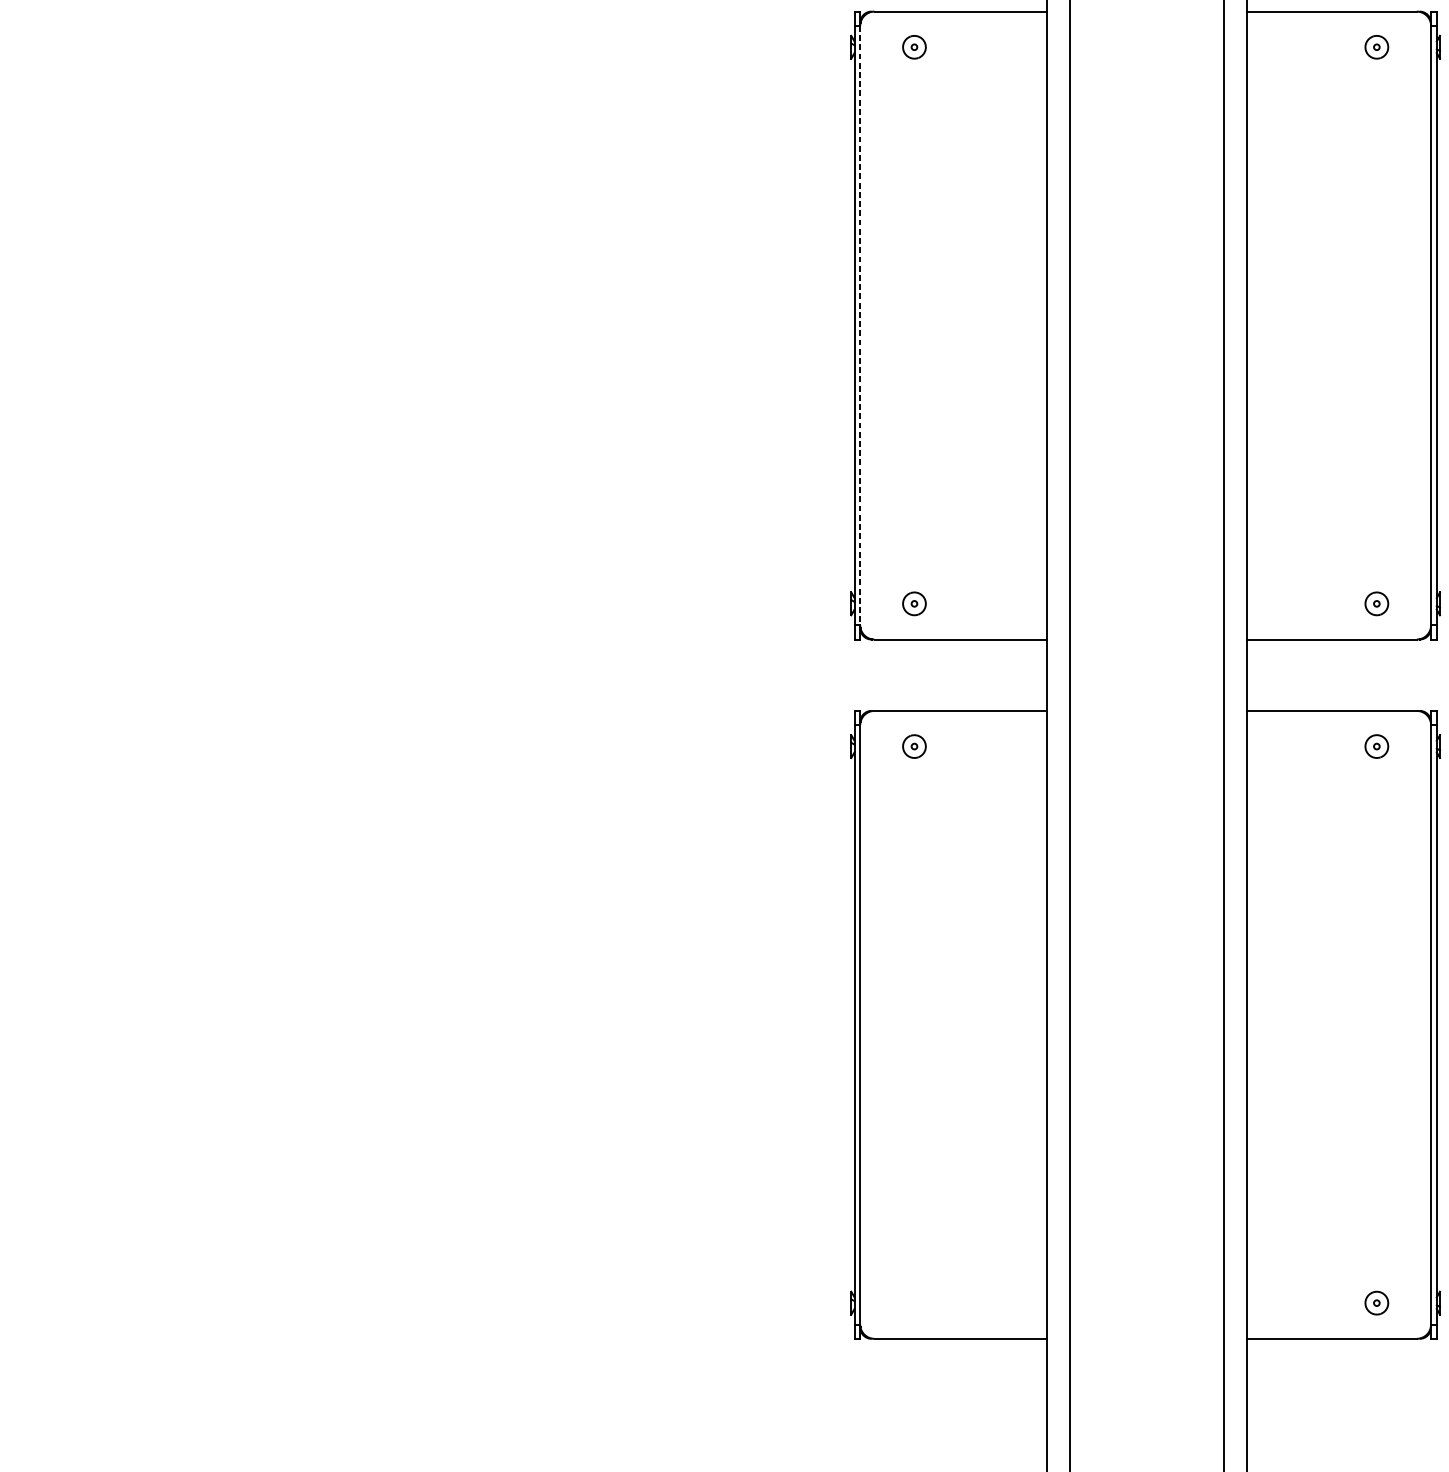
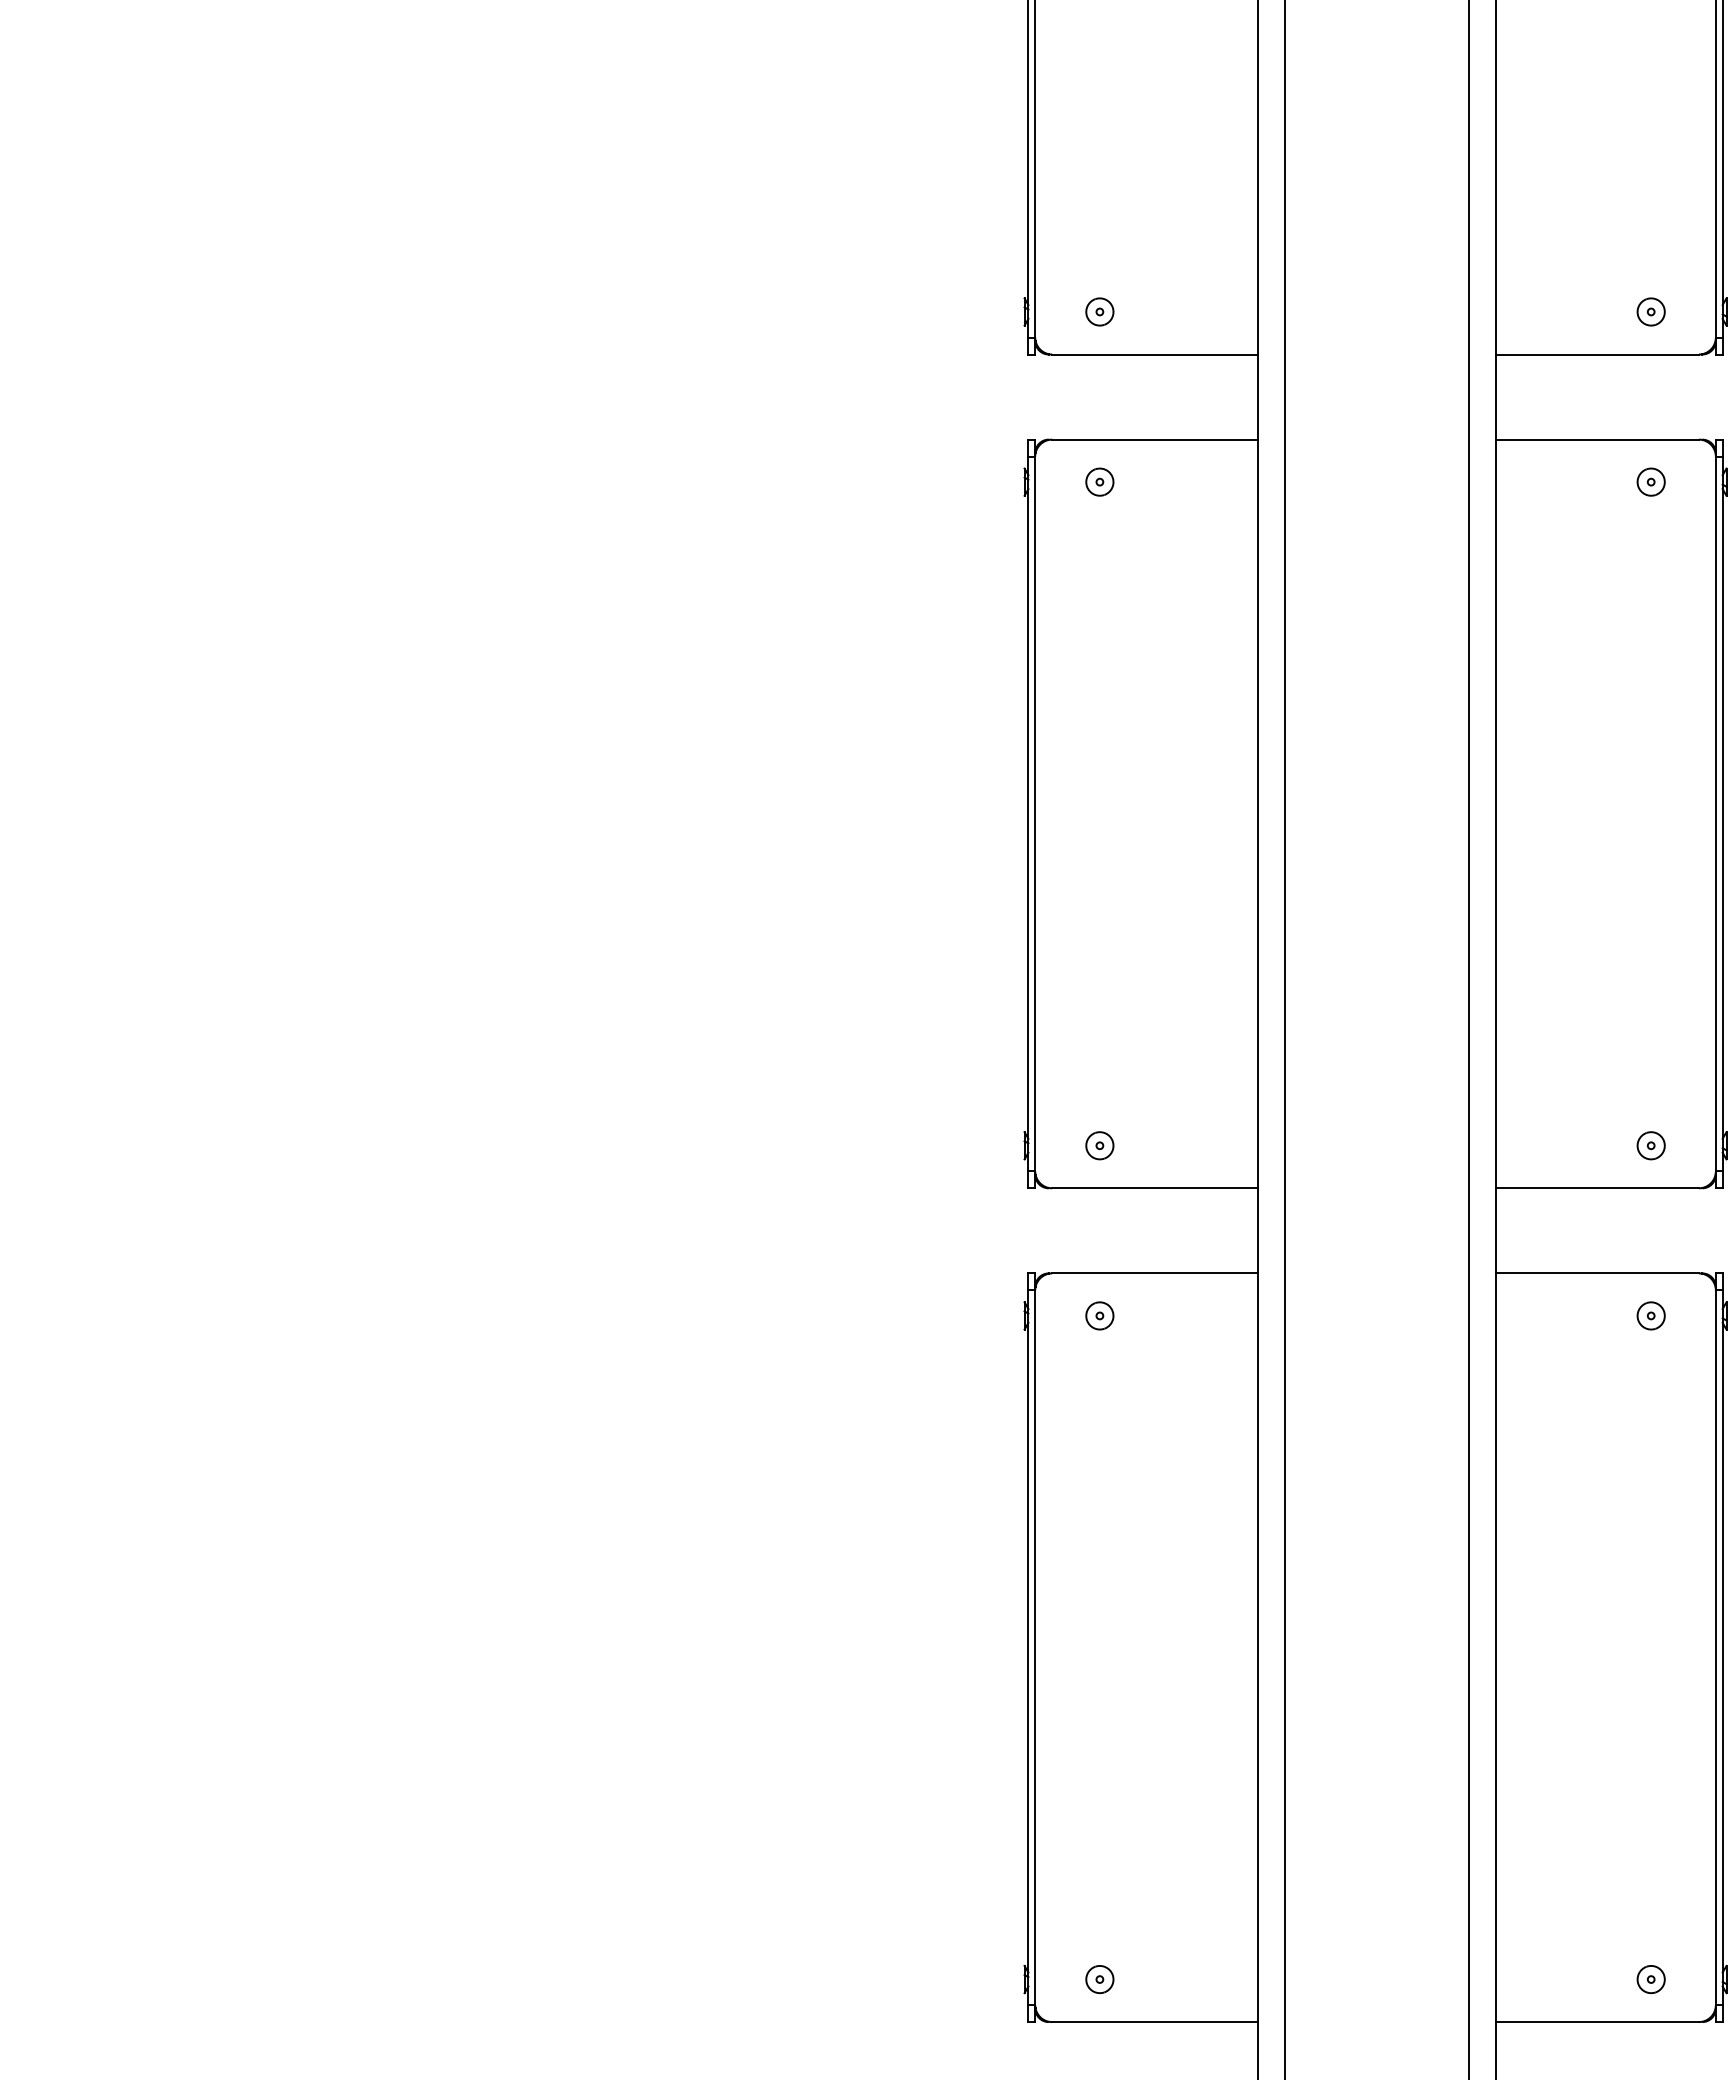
line: (860, 326) -> (1035, 814), dashed -> solid
part: (914, 1303) -> (1099, 1979), added

